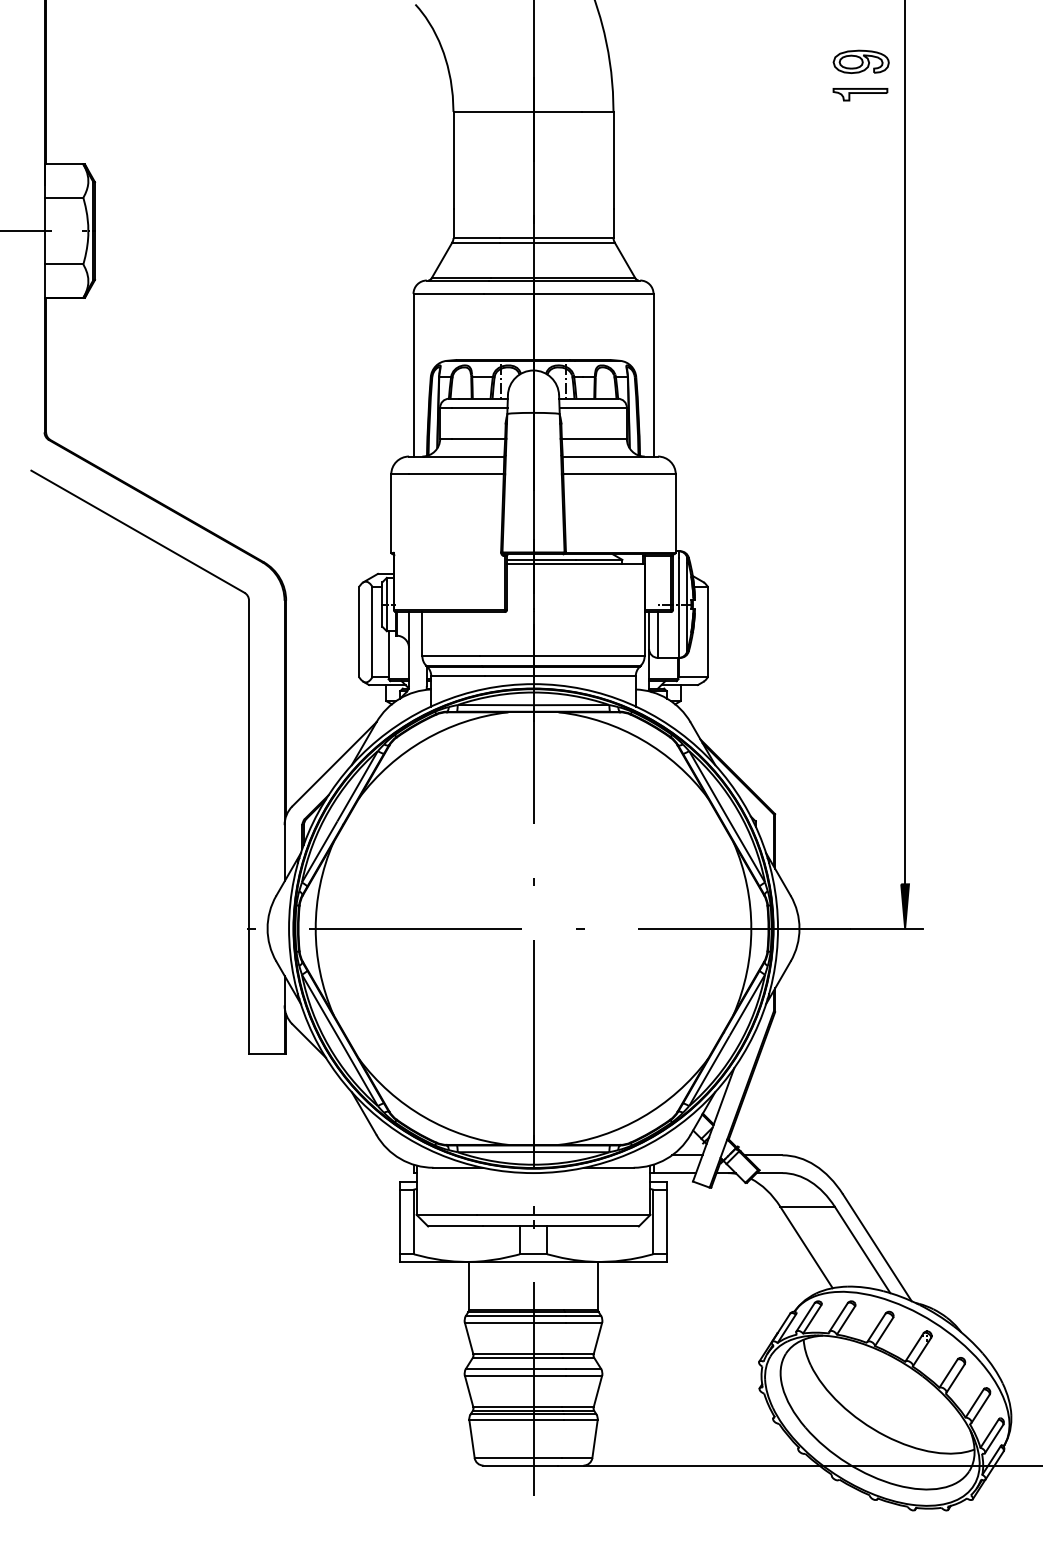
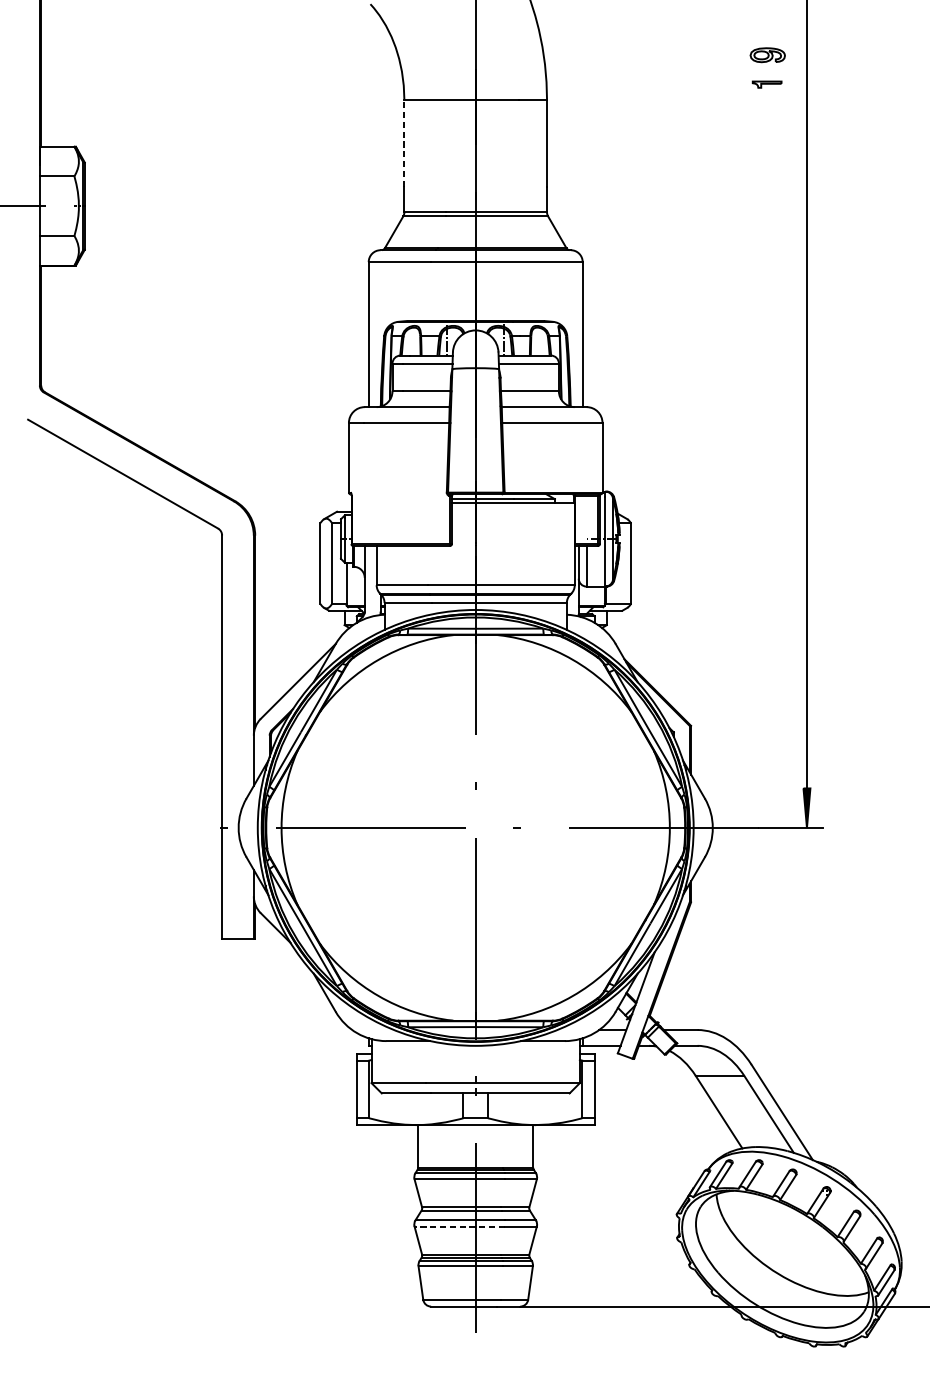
part: (860, 61) -> (767, 54), size x0.7
part: (860, 94) -> (767, 84), size x0.6
line: (453, 160) -> (404, 143), solid -> dashed
line: (515, 1375) -> (459, 1226), solid -> dashed

